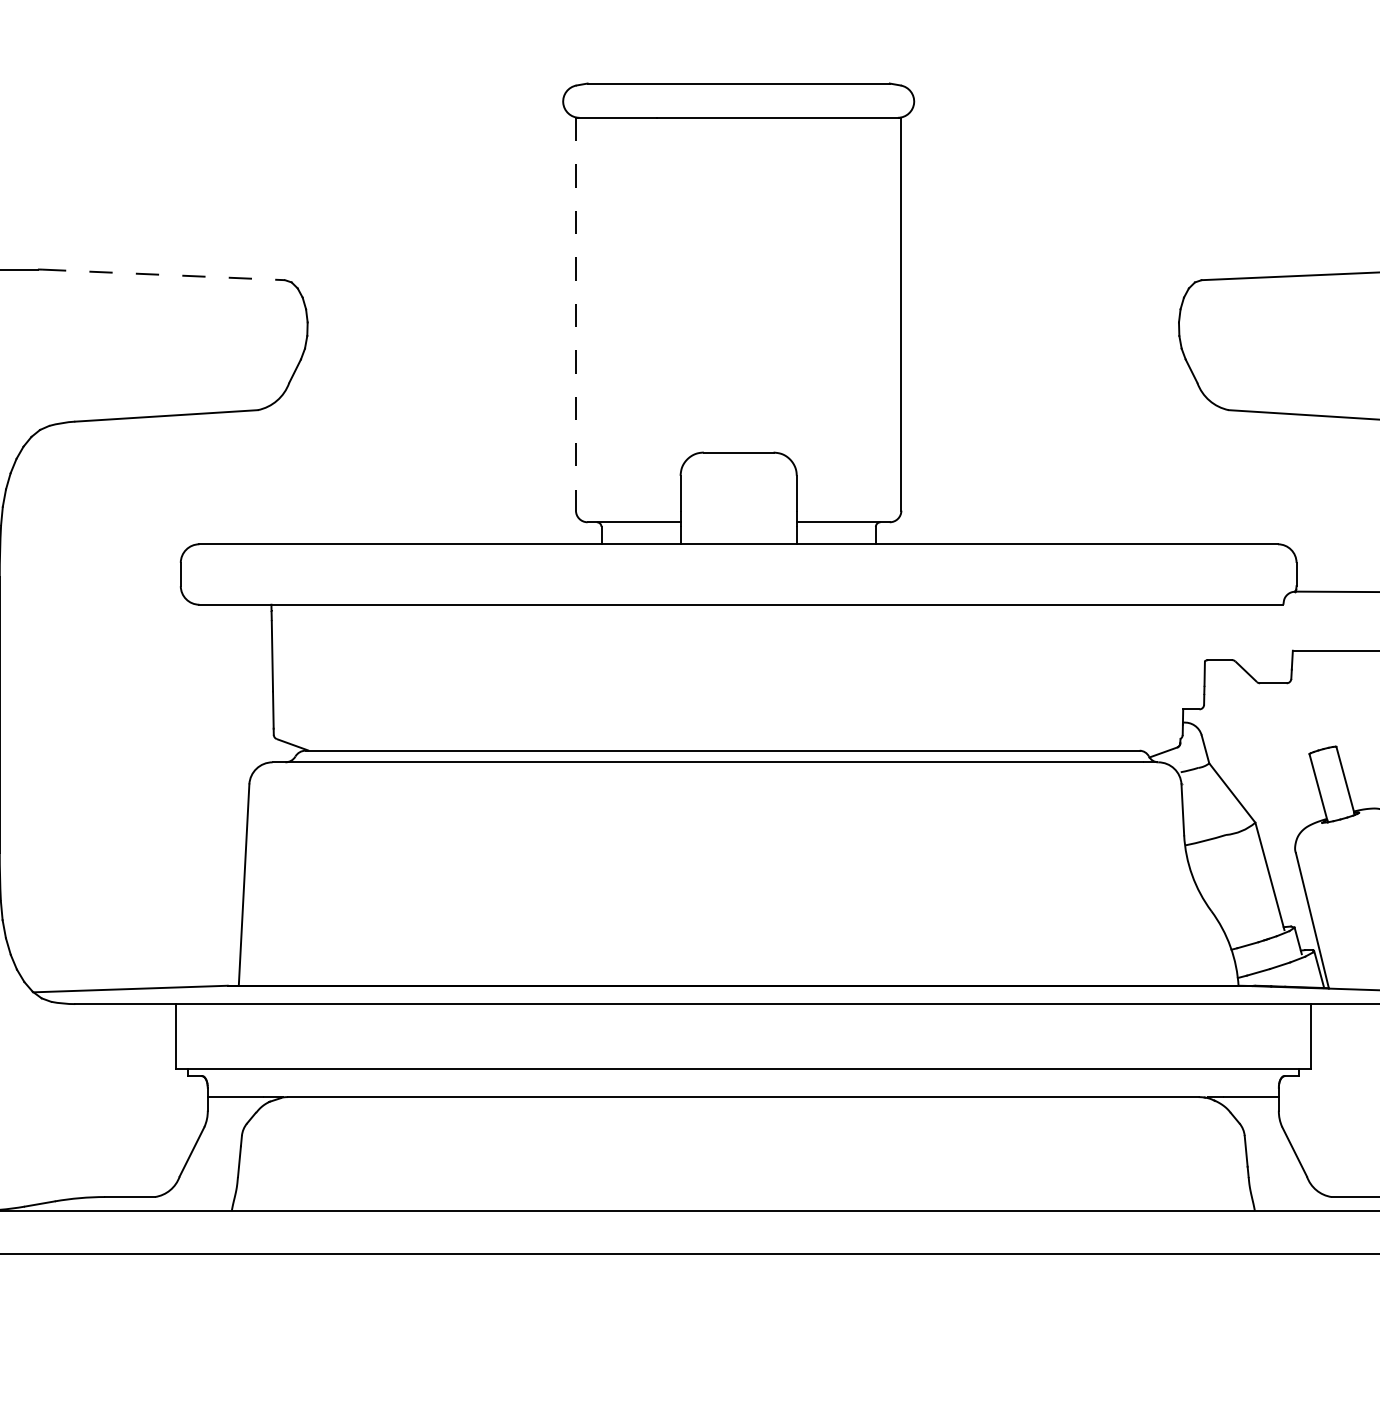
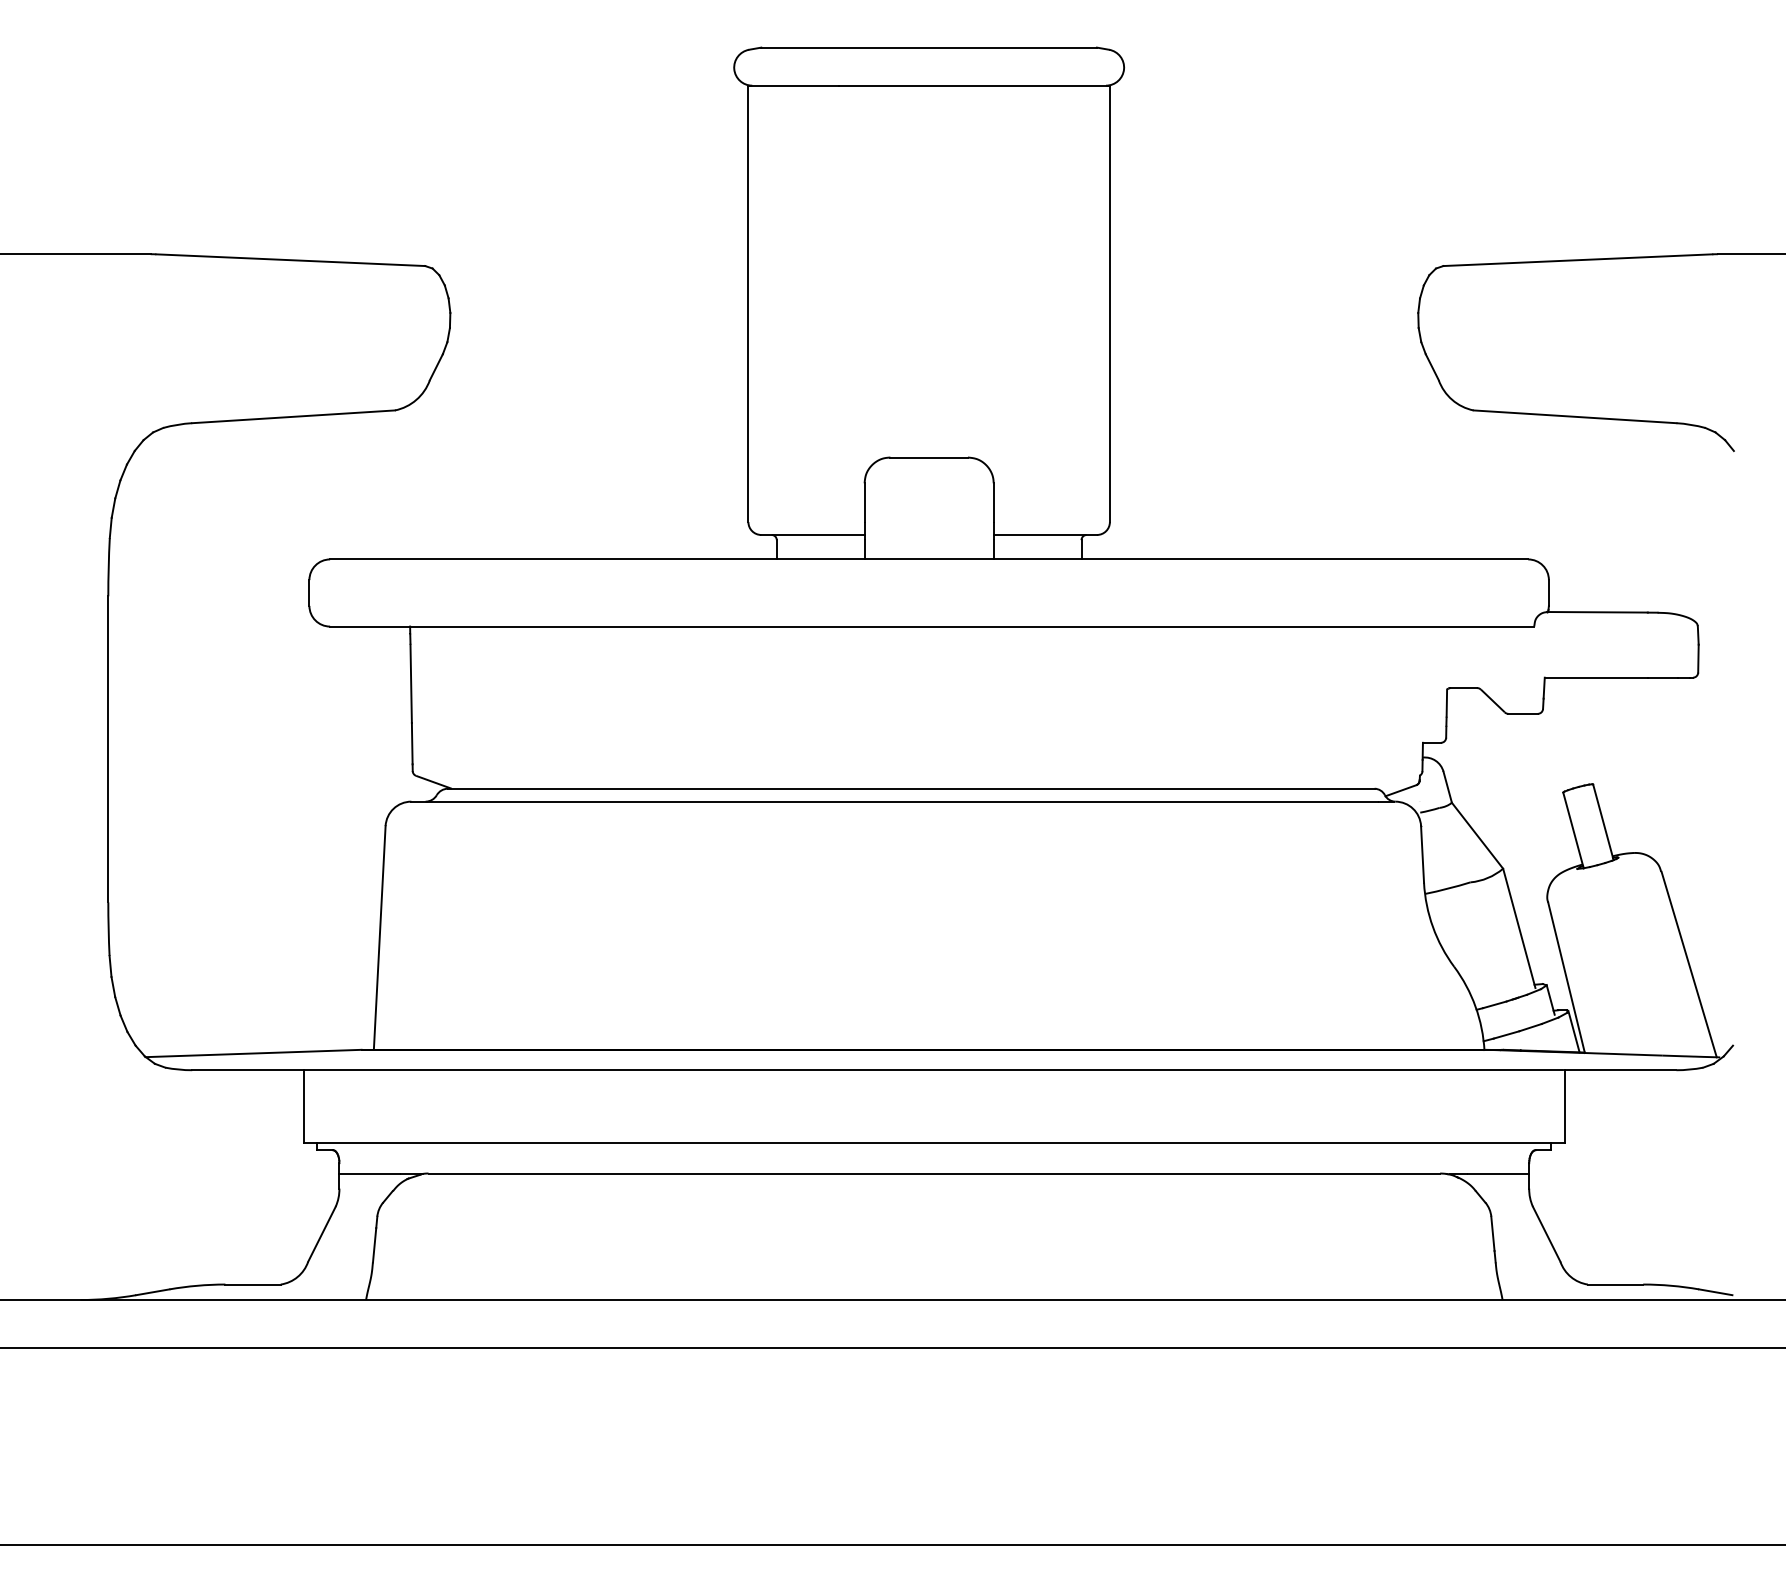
line: (163, 275) -> (290, 260), dashed -> solid
line: (576, 314) -> (748, 304), dashed -> solid

